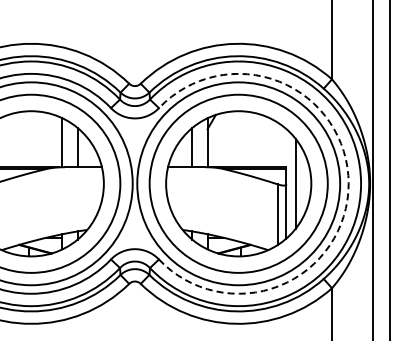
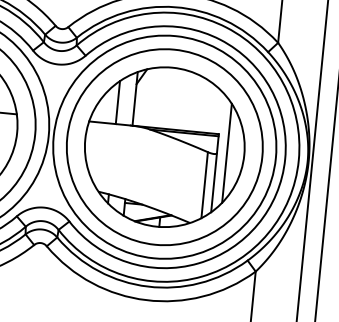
arc: (348, 183) -> (285, 158), dashed -> solid

